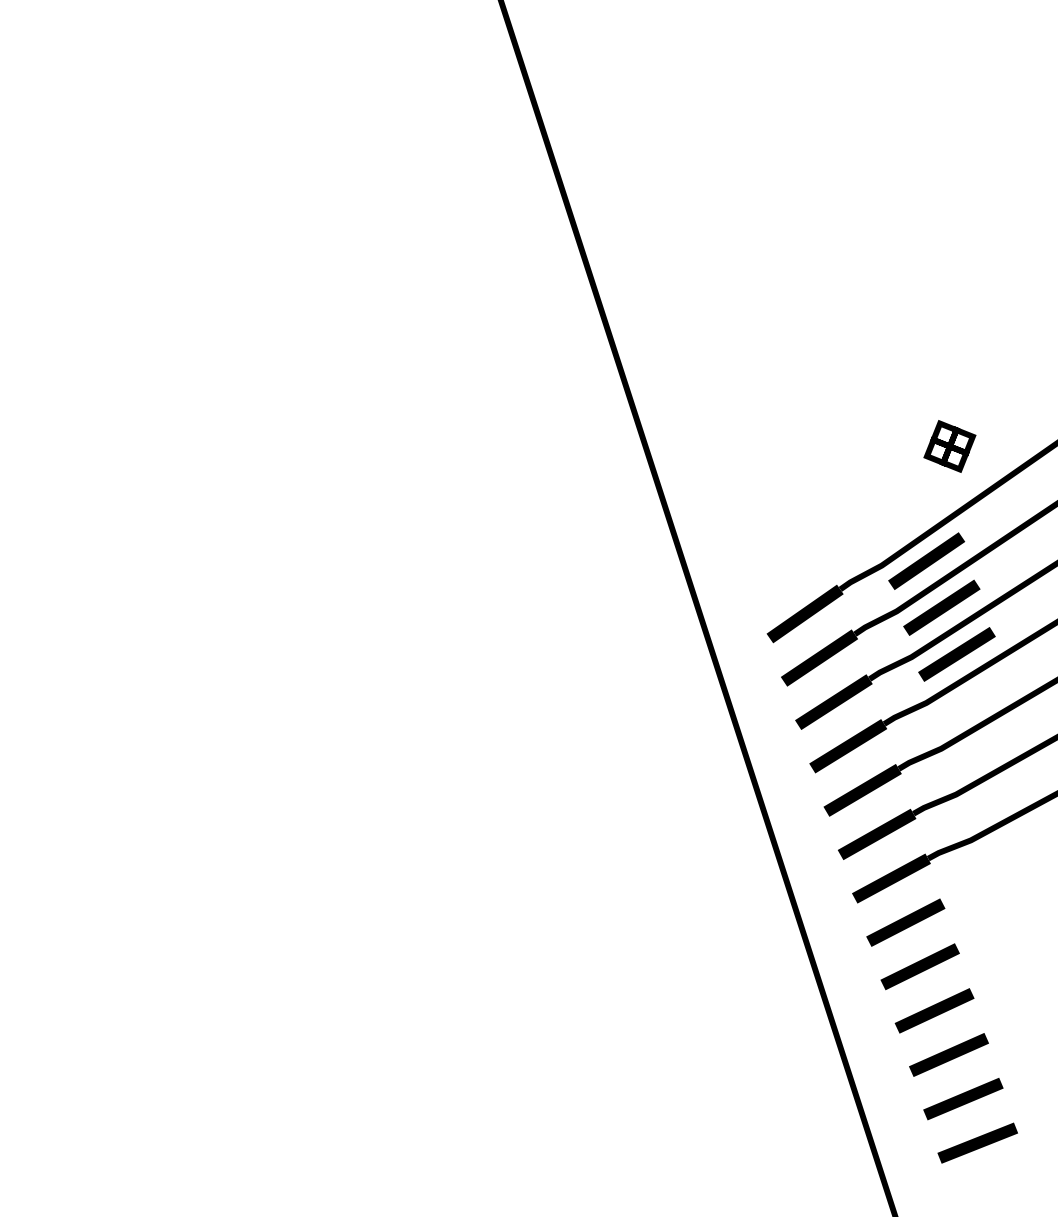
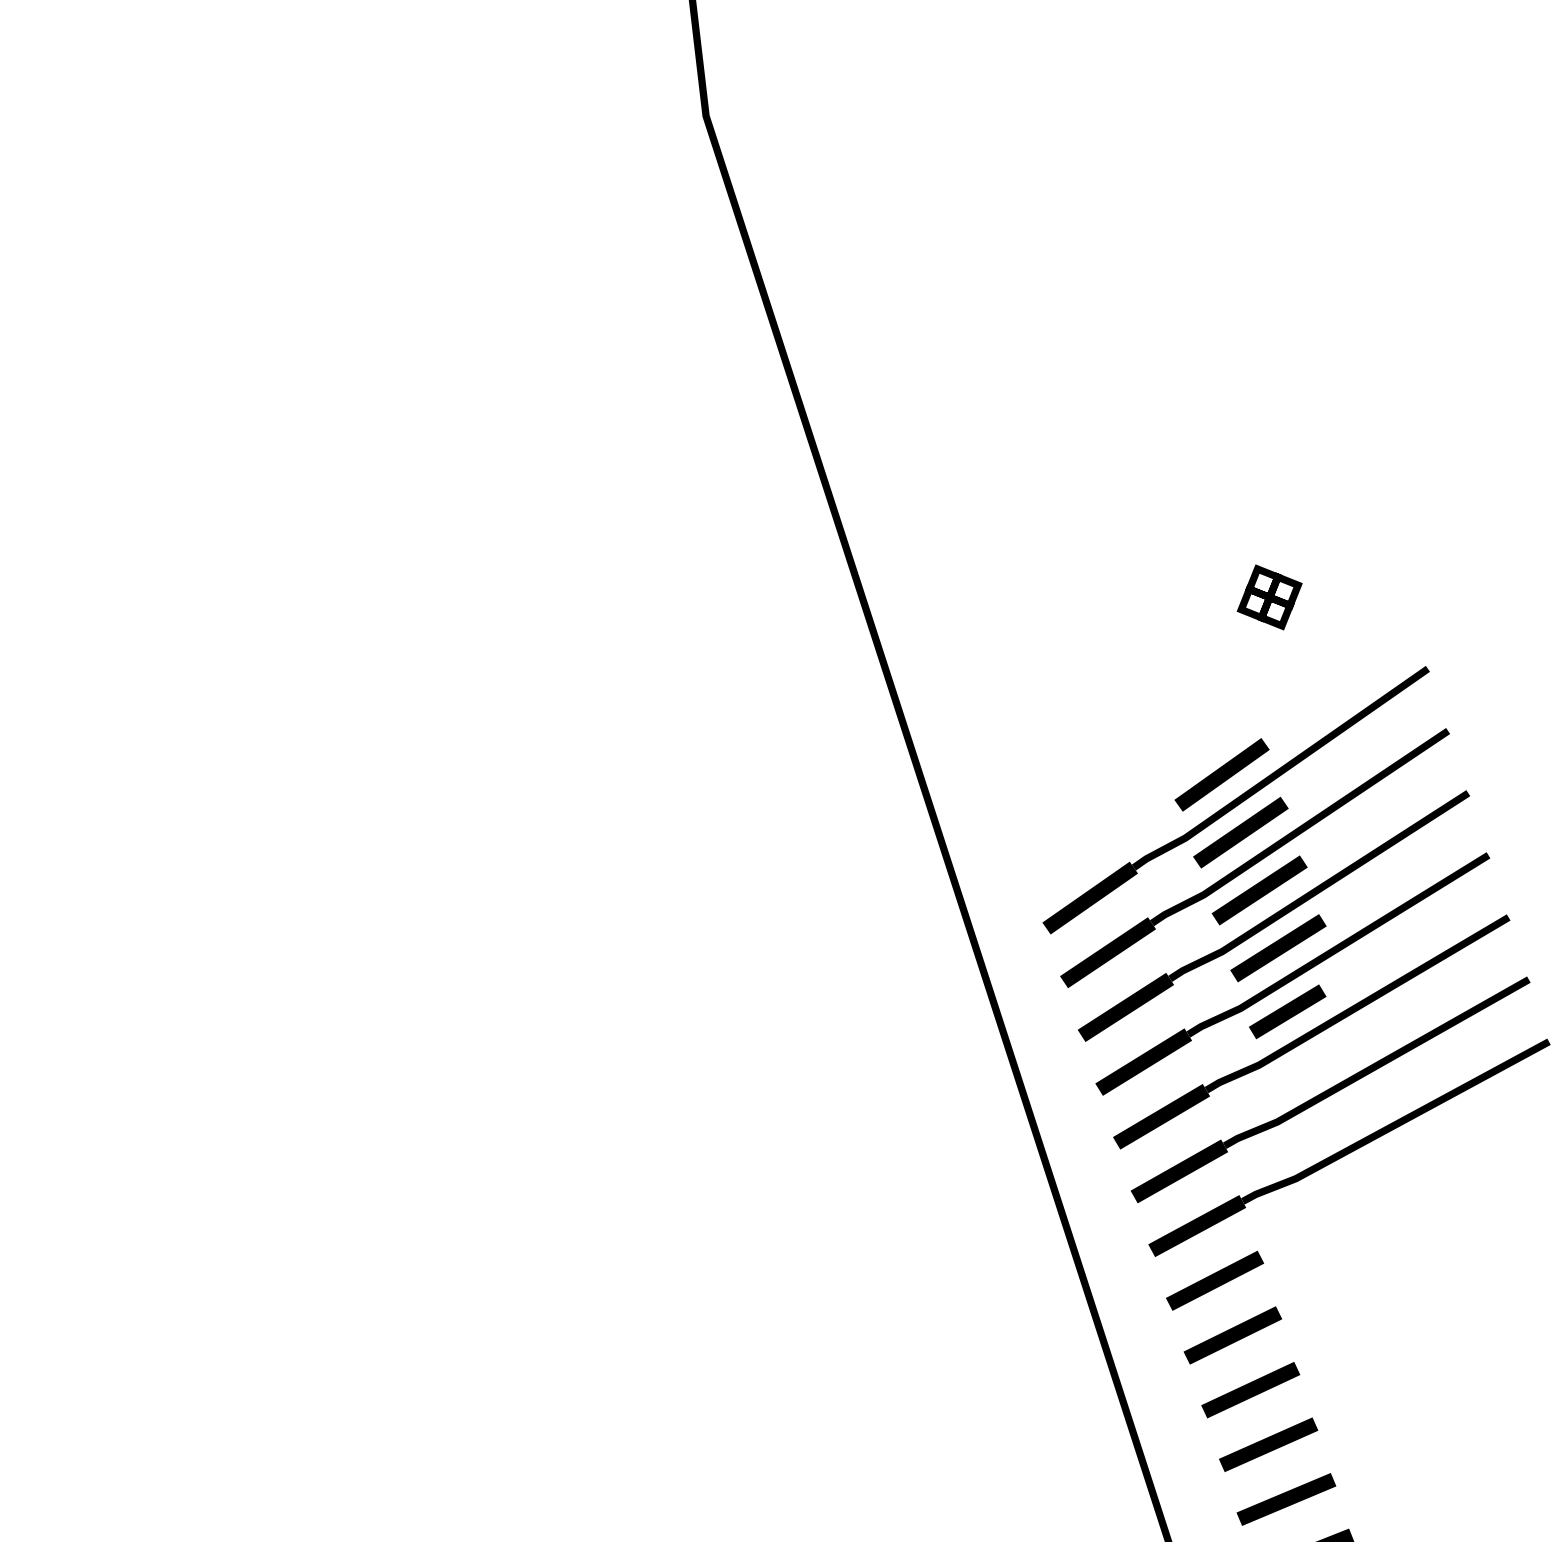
part: (949, 446) -> (1269, 597), moved
line: (911, 514) -> (1221, 774), added
line: (964, 705) -> (1287, 1011), added

